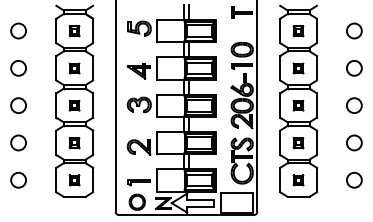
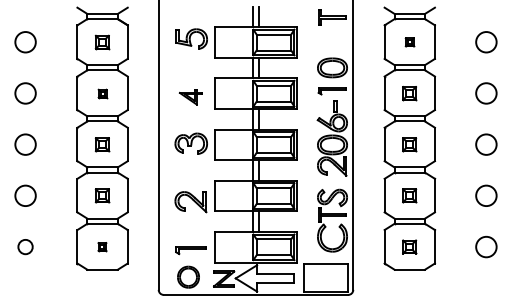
part: (298, 31) -> (409, 42), size x0.6
part: (74, 68) -> (102, 93), size x0.6
part: (138, 71) -> (190, 97), size x0.7
circle: (18, 179) -> (25, 246), size x0.7
part: (74, 179) -> (102, 246), size x0.6

